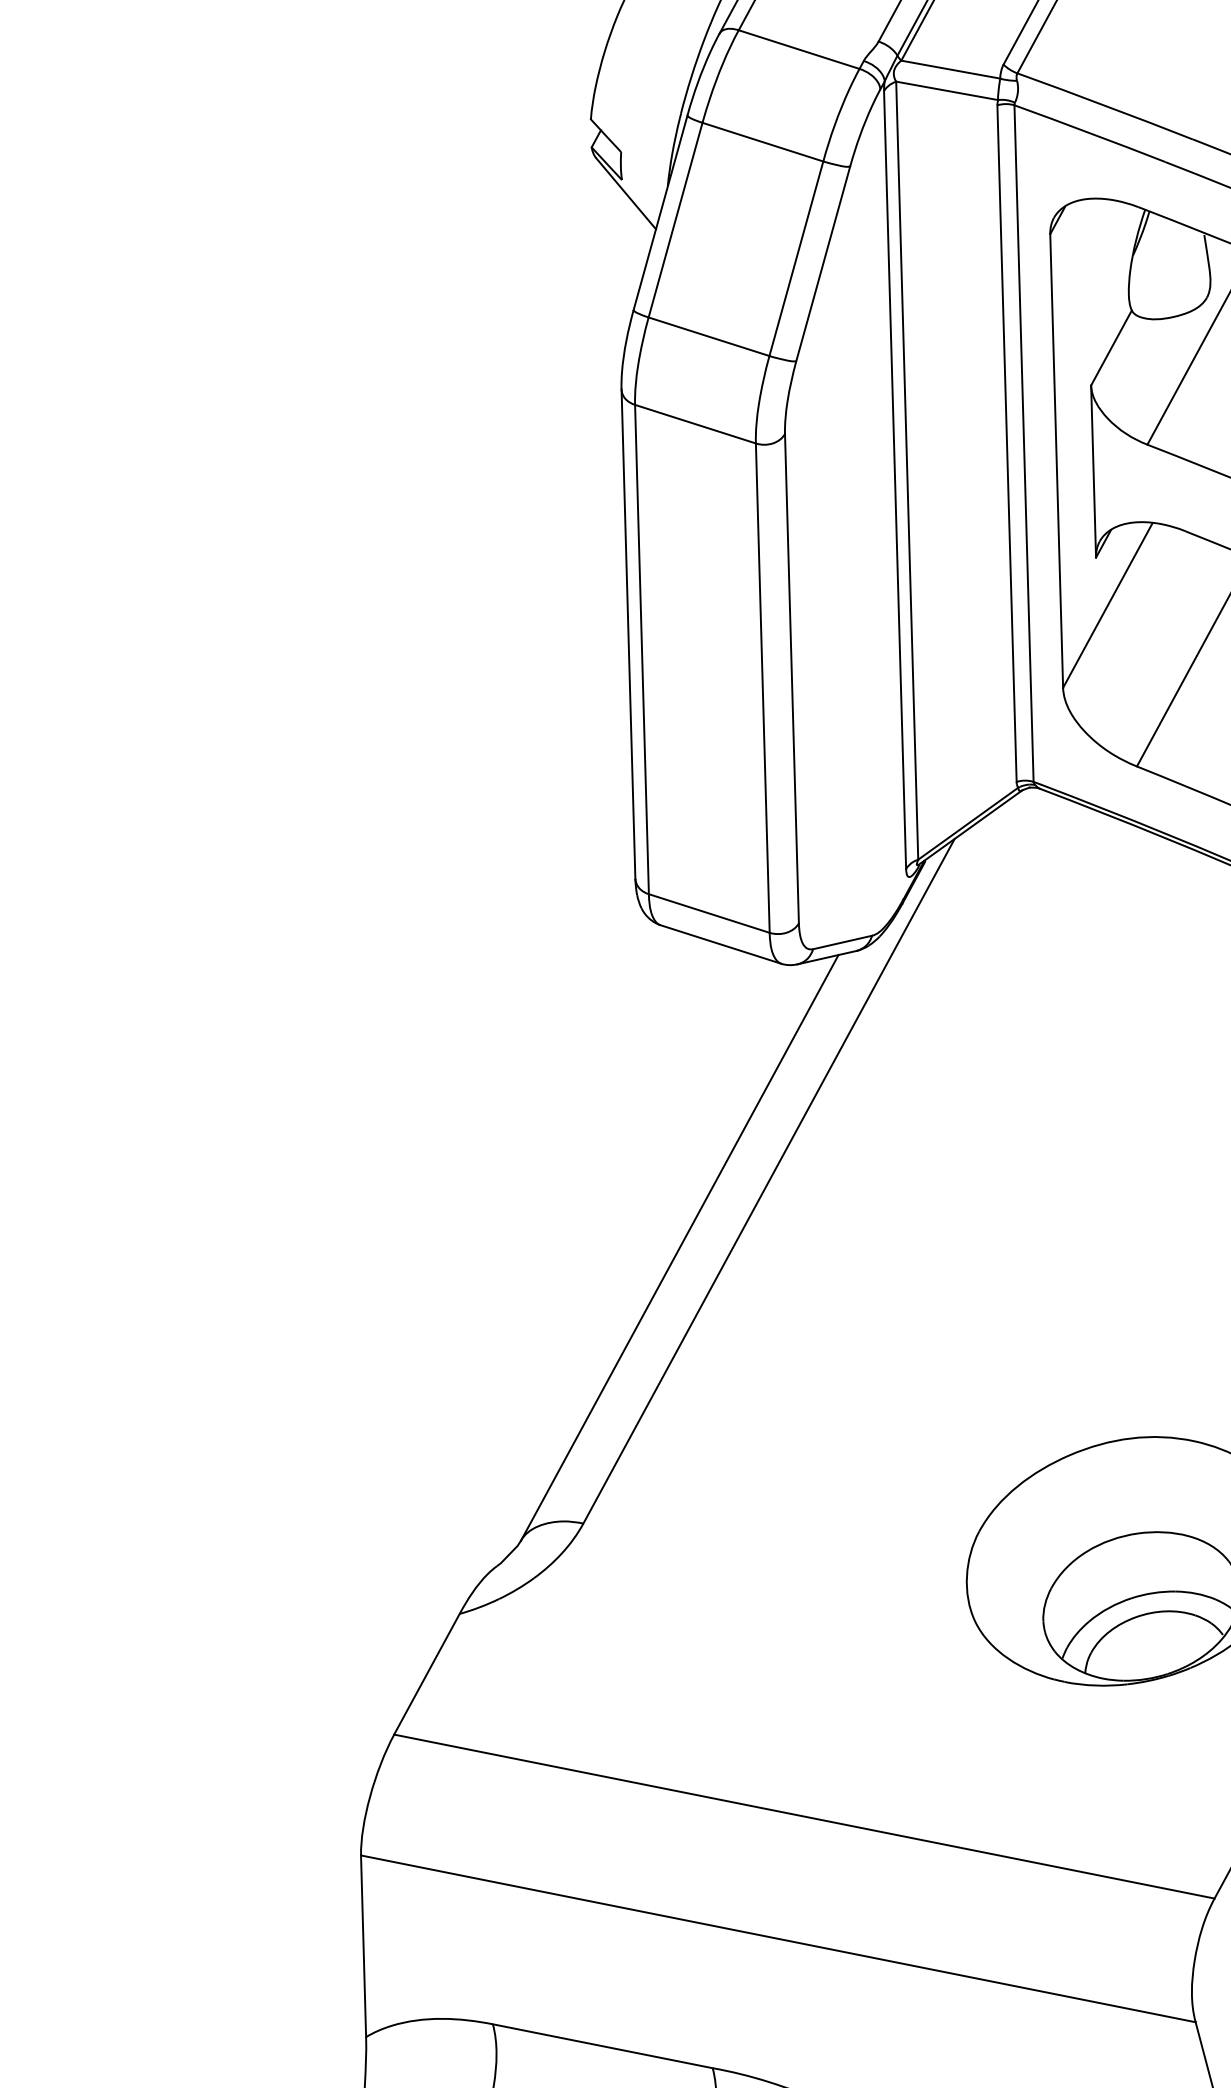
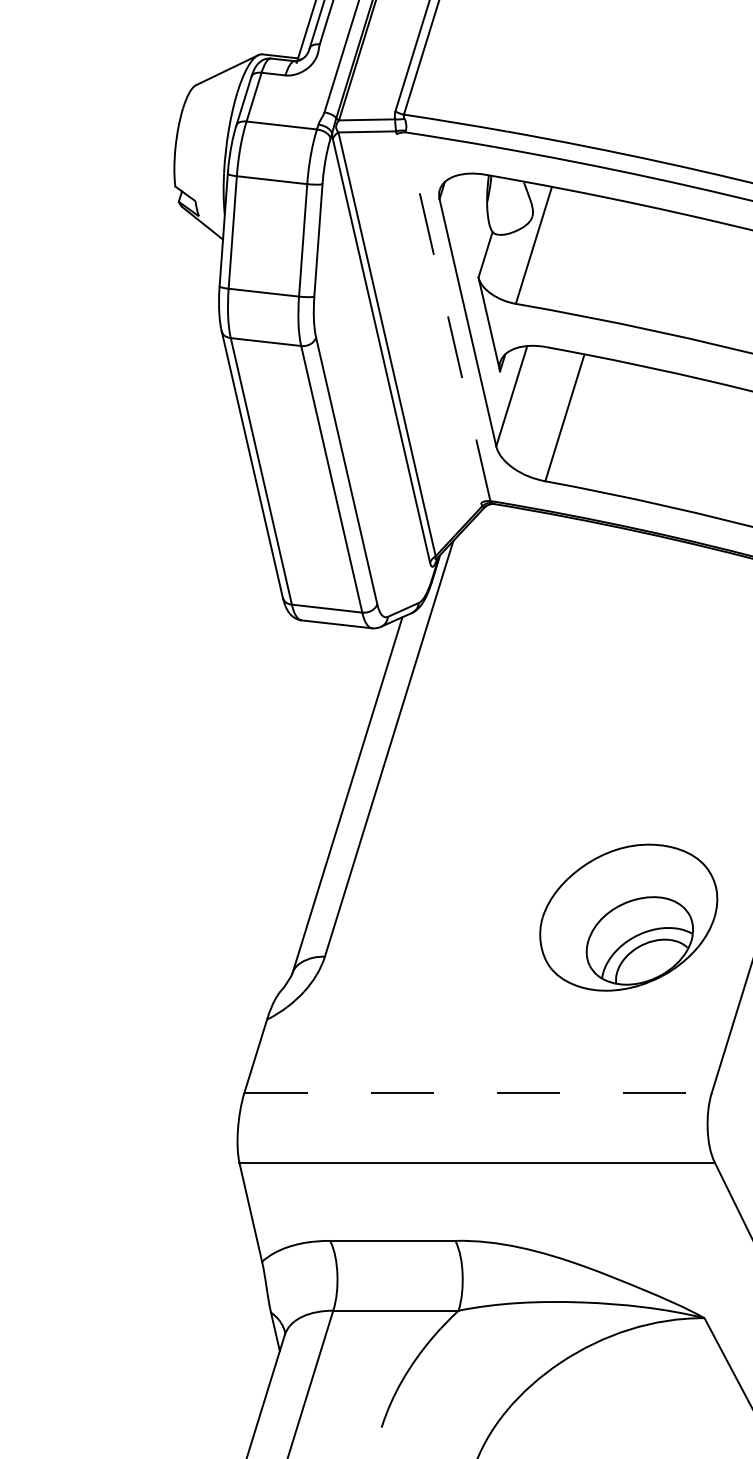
line: (1006, 443) -> (438, 318), removed
line: (1024, 443) -> (448, 316), solid -> dashed
line: (804, 1817) -> (478, 1093), solid -> dashed

